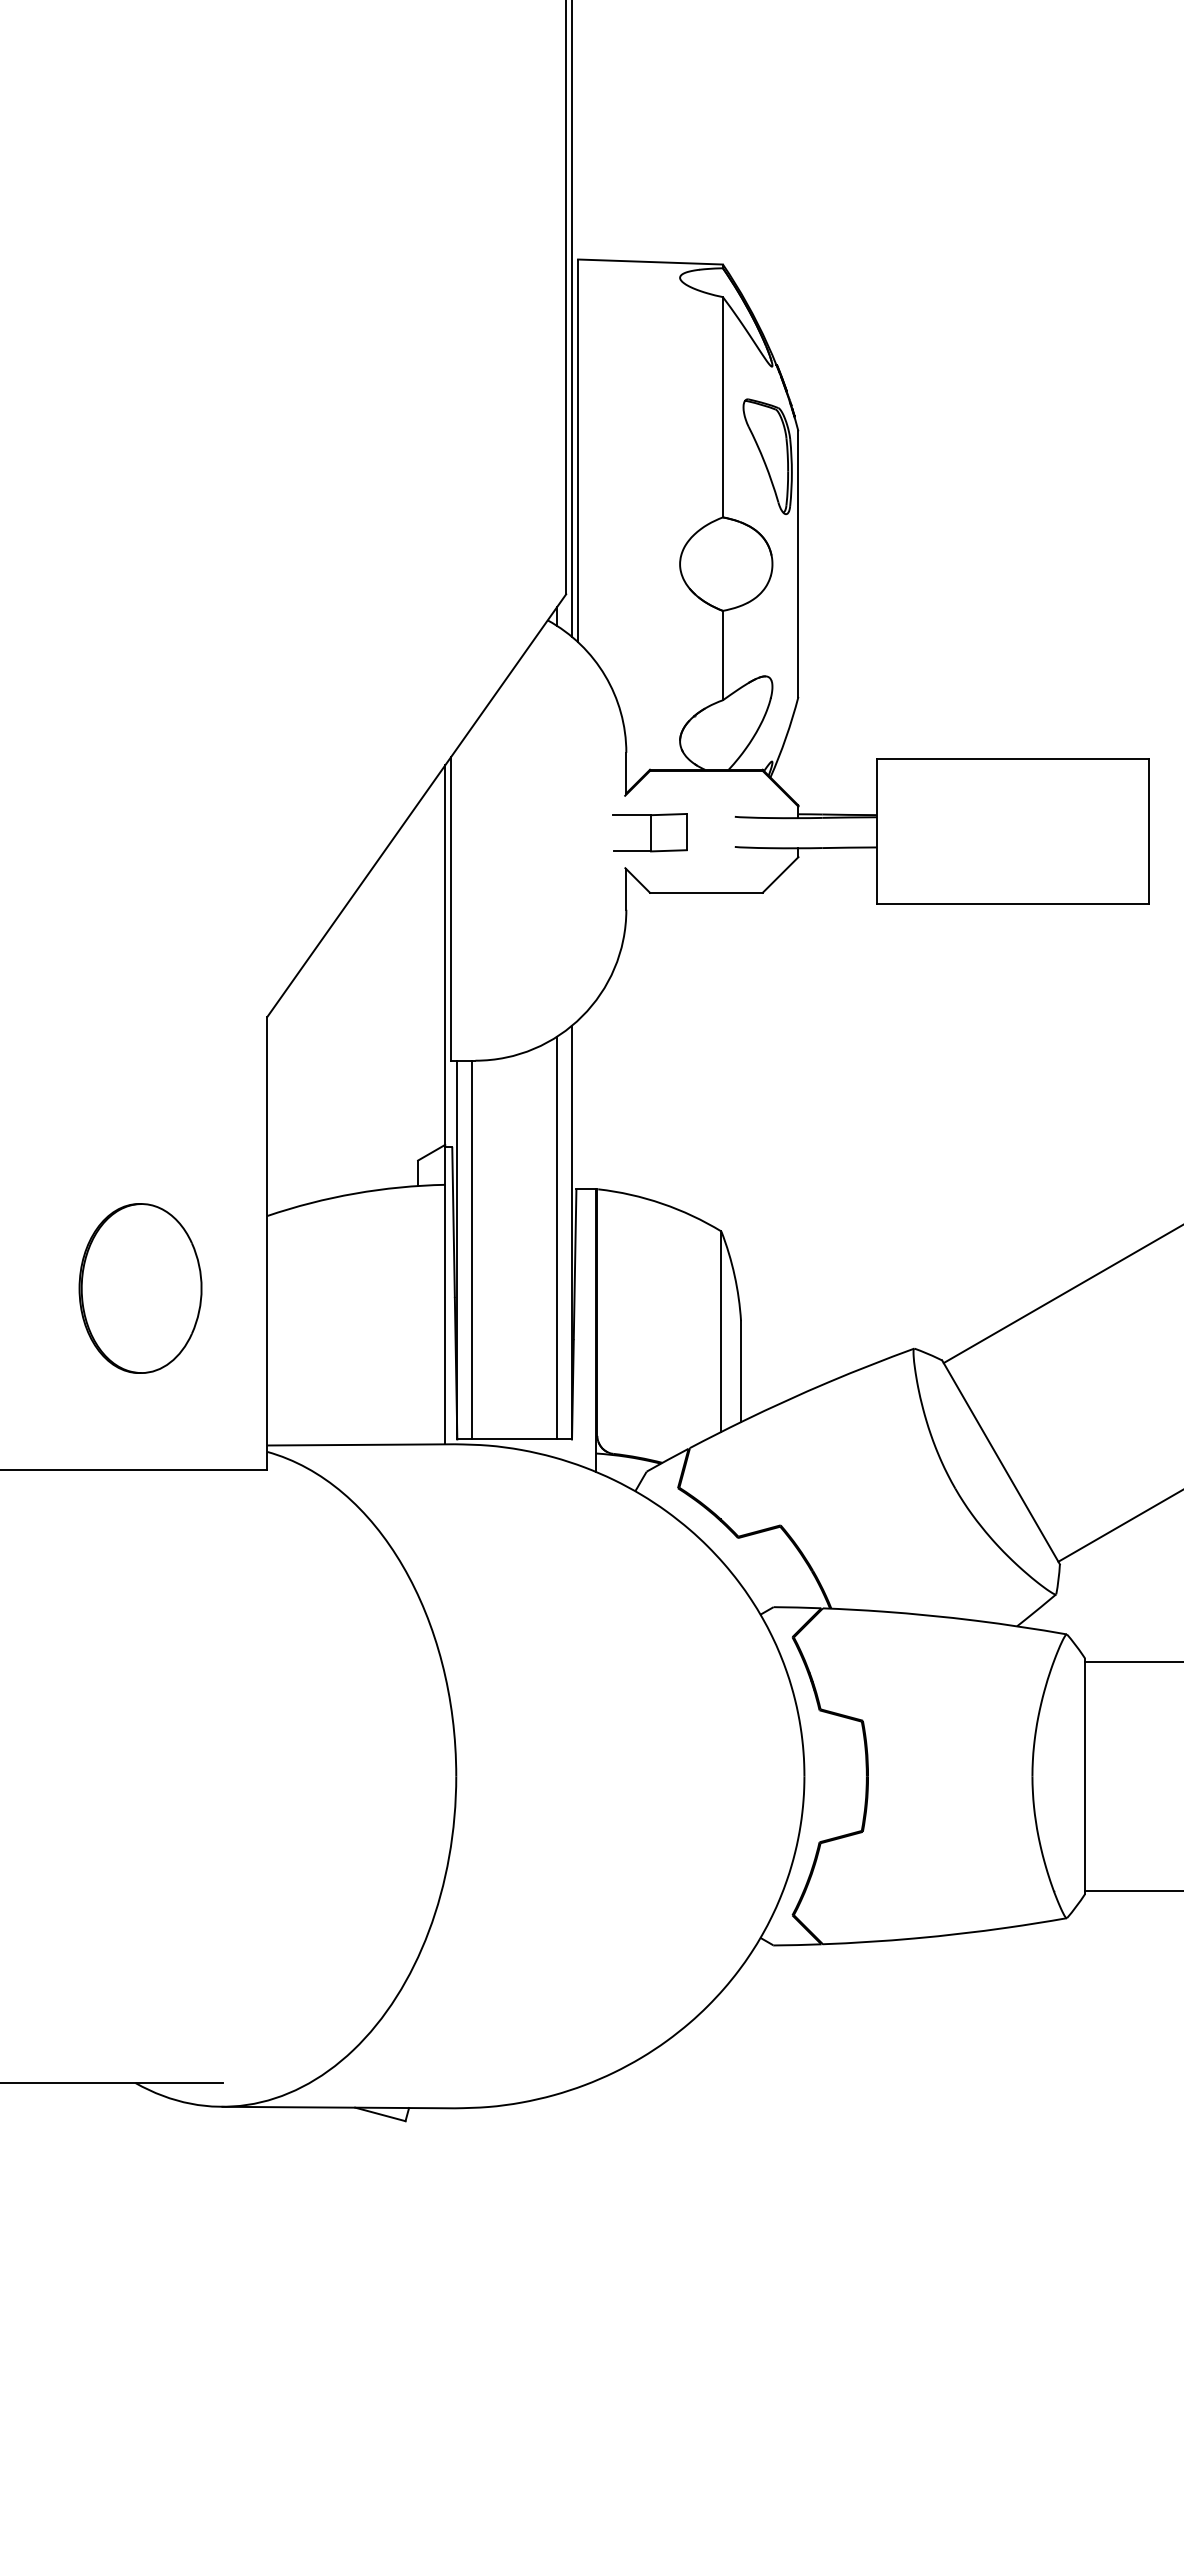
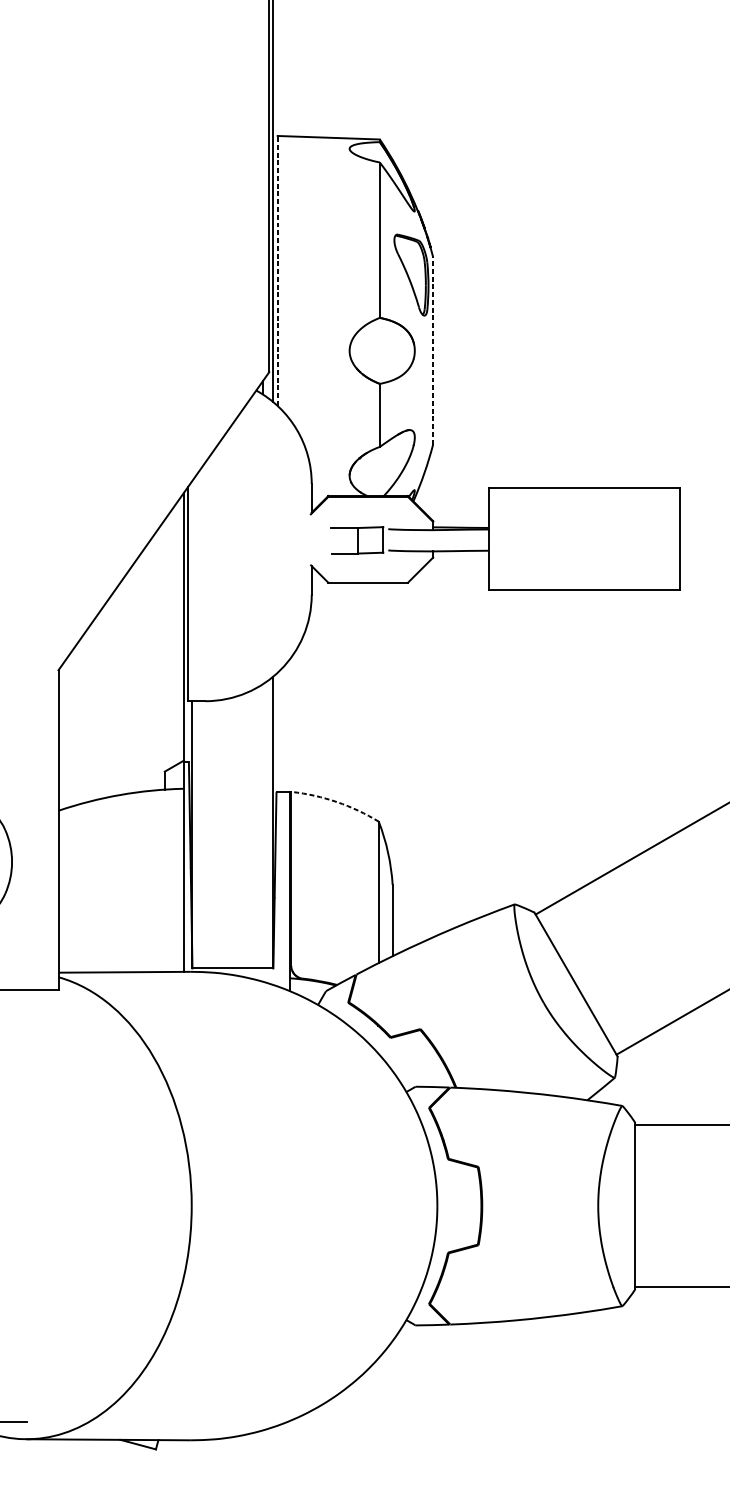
line: (578, 450) -> (277, 270), solid -> dashed
line: (798, 564) -> (433, 351), solid -> dashed
part: (649, 832) -> (356, 540), moved
arc: (662, 1203) -> (337, 801), solid -> dashed
line: (556, 1237) -> (262, 825), removed
line: (472, 1249) -> (203, 834), removed

